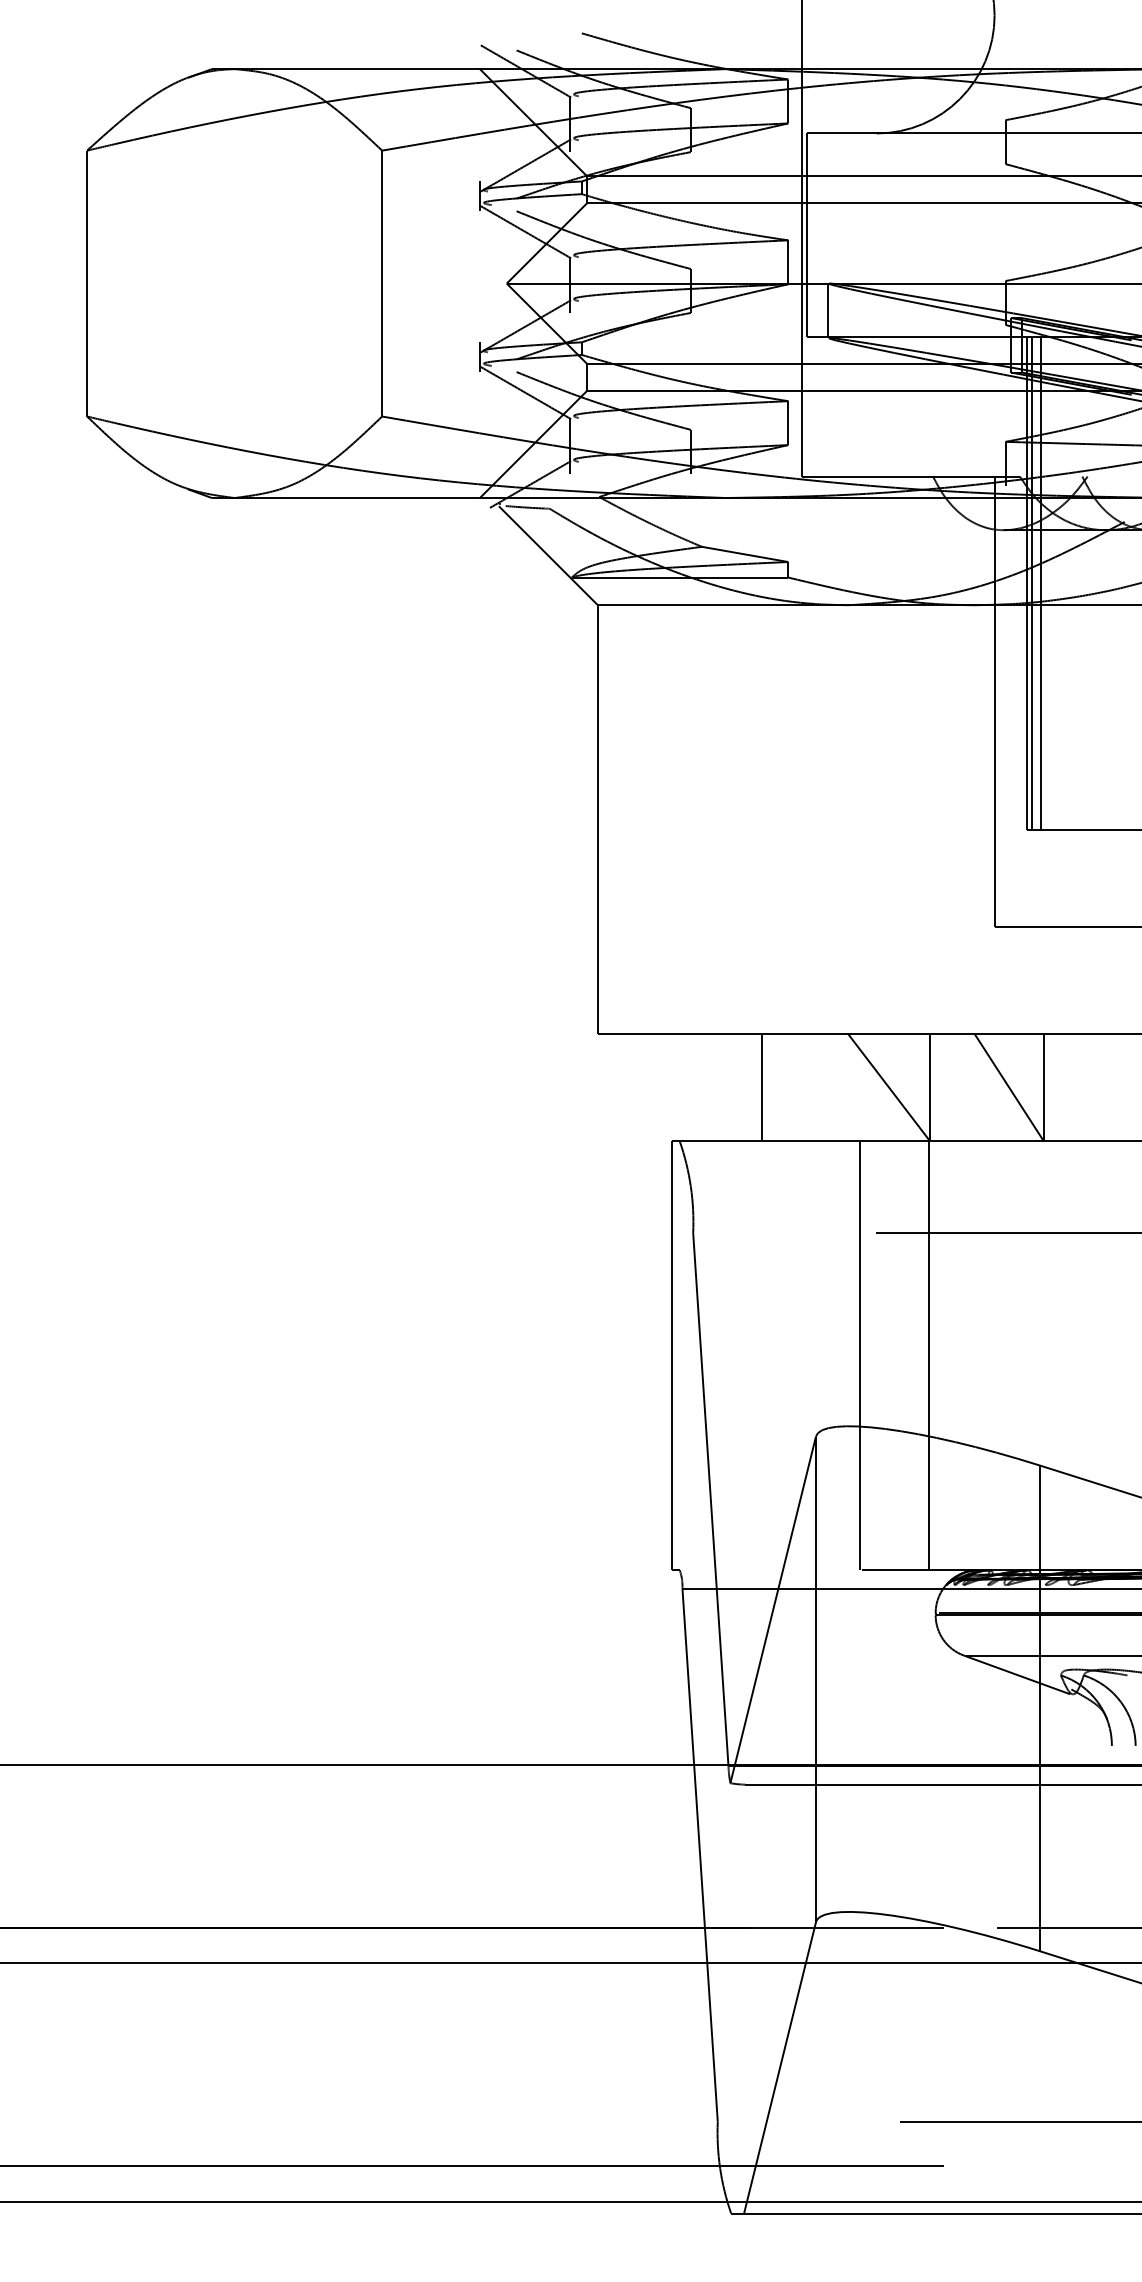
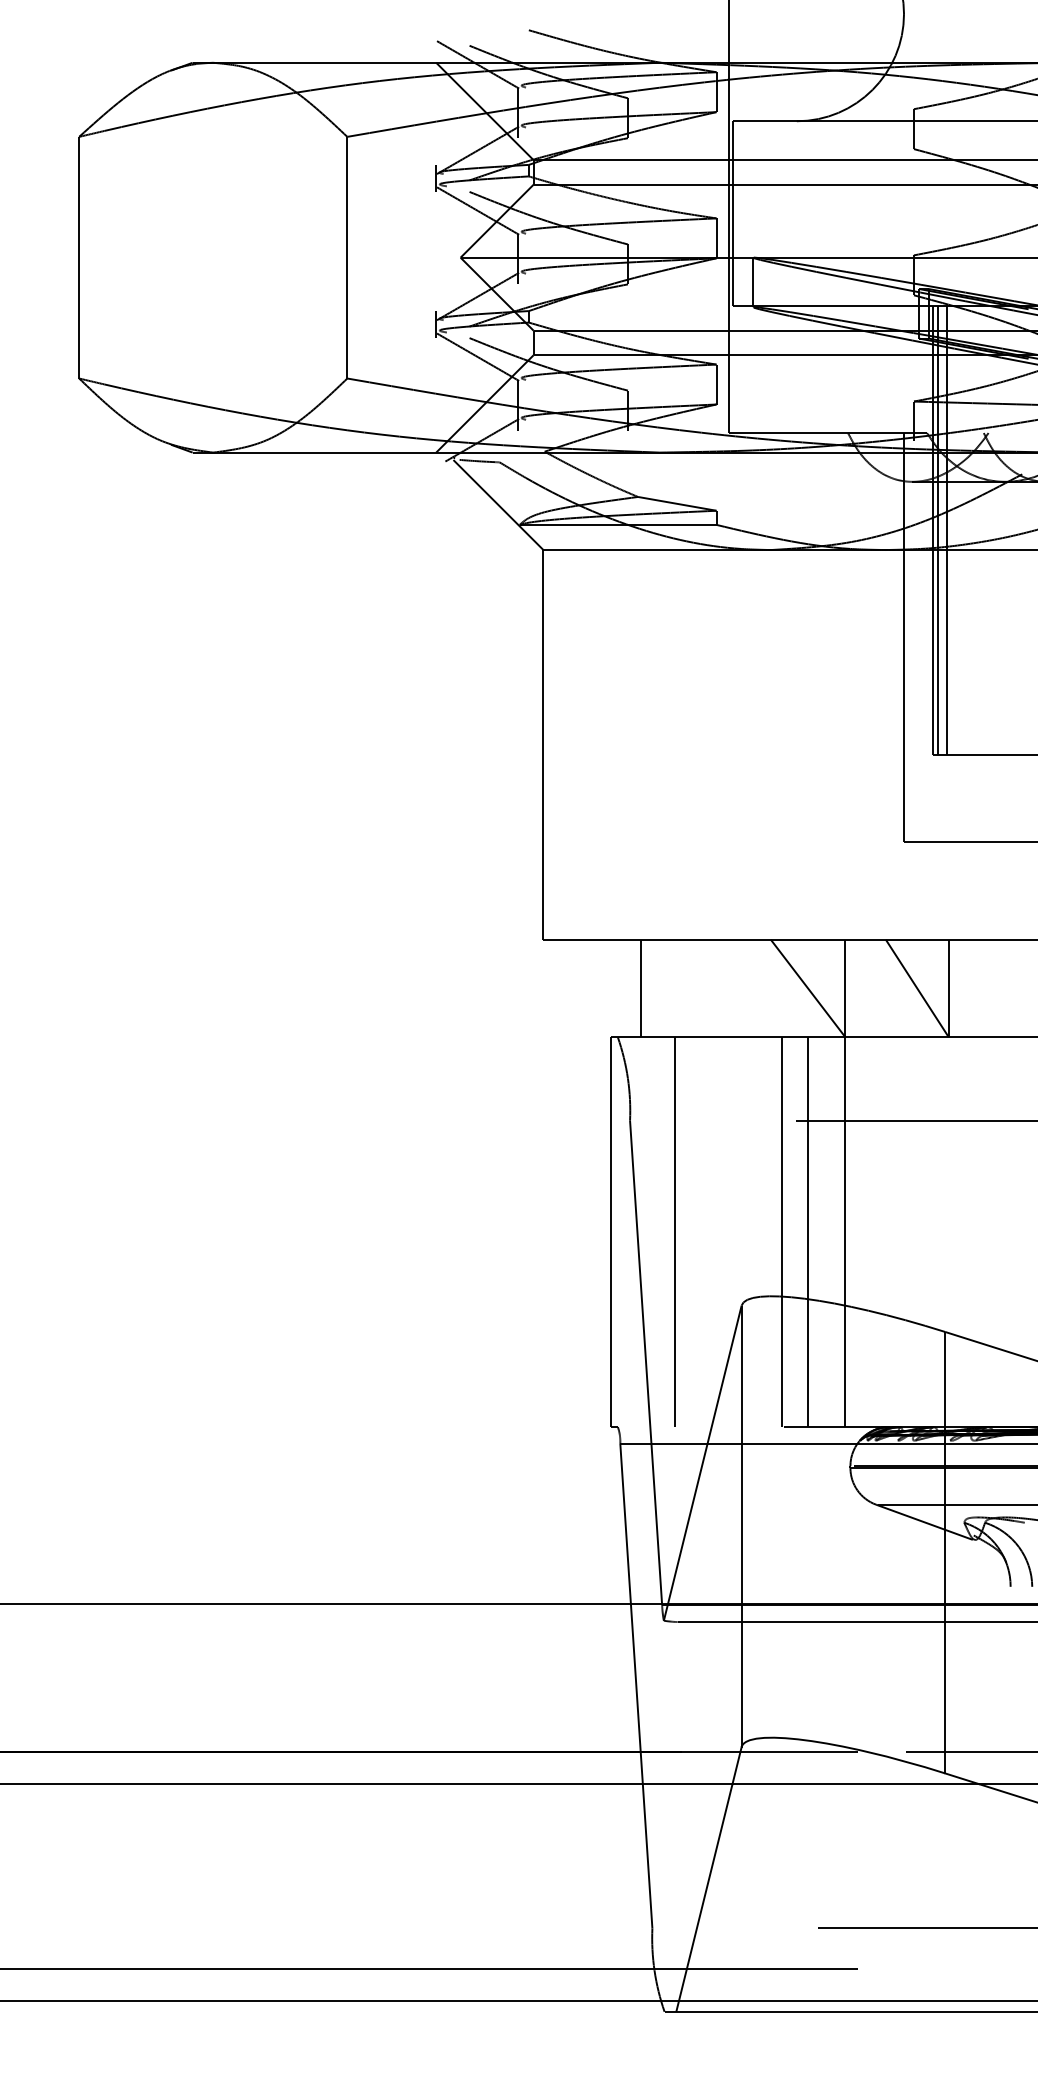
line: (762, 1087) -> (641, 988), moved
line: (742, 1355) -> (674, 1231), added
line: (888, 1355) -> (807, 1231), added

